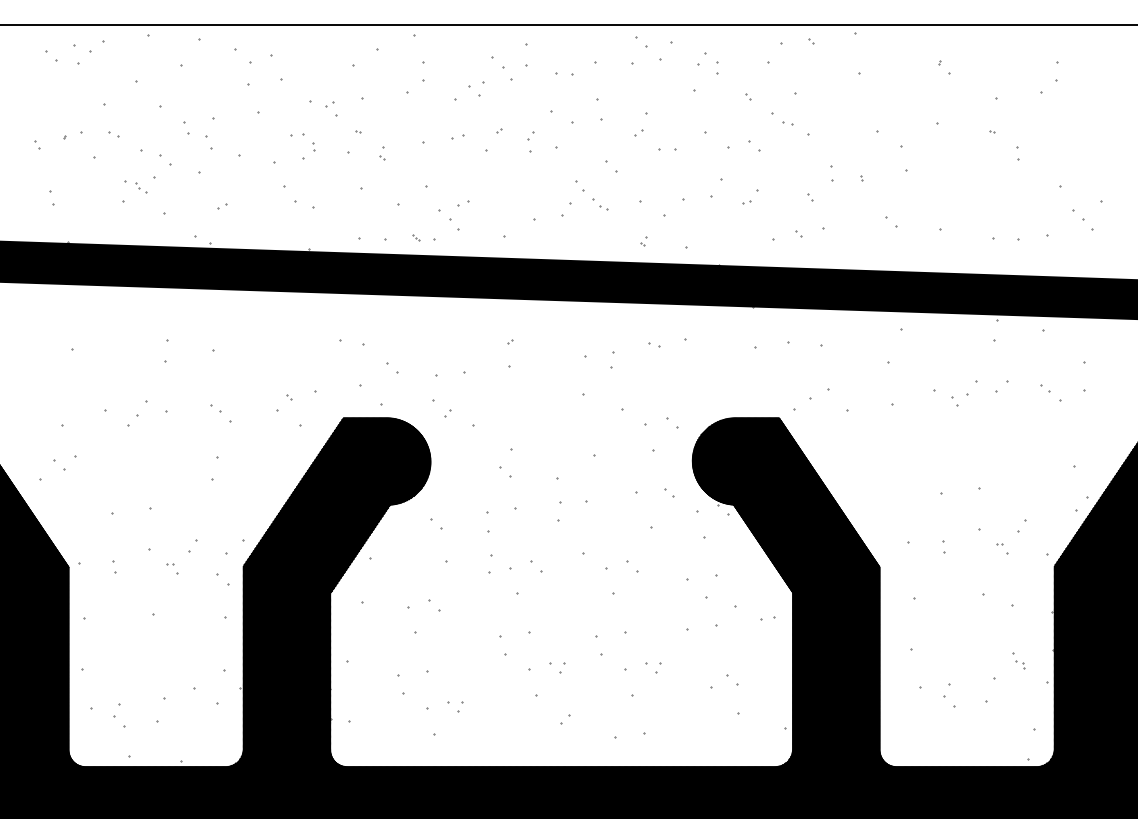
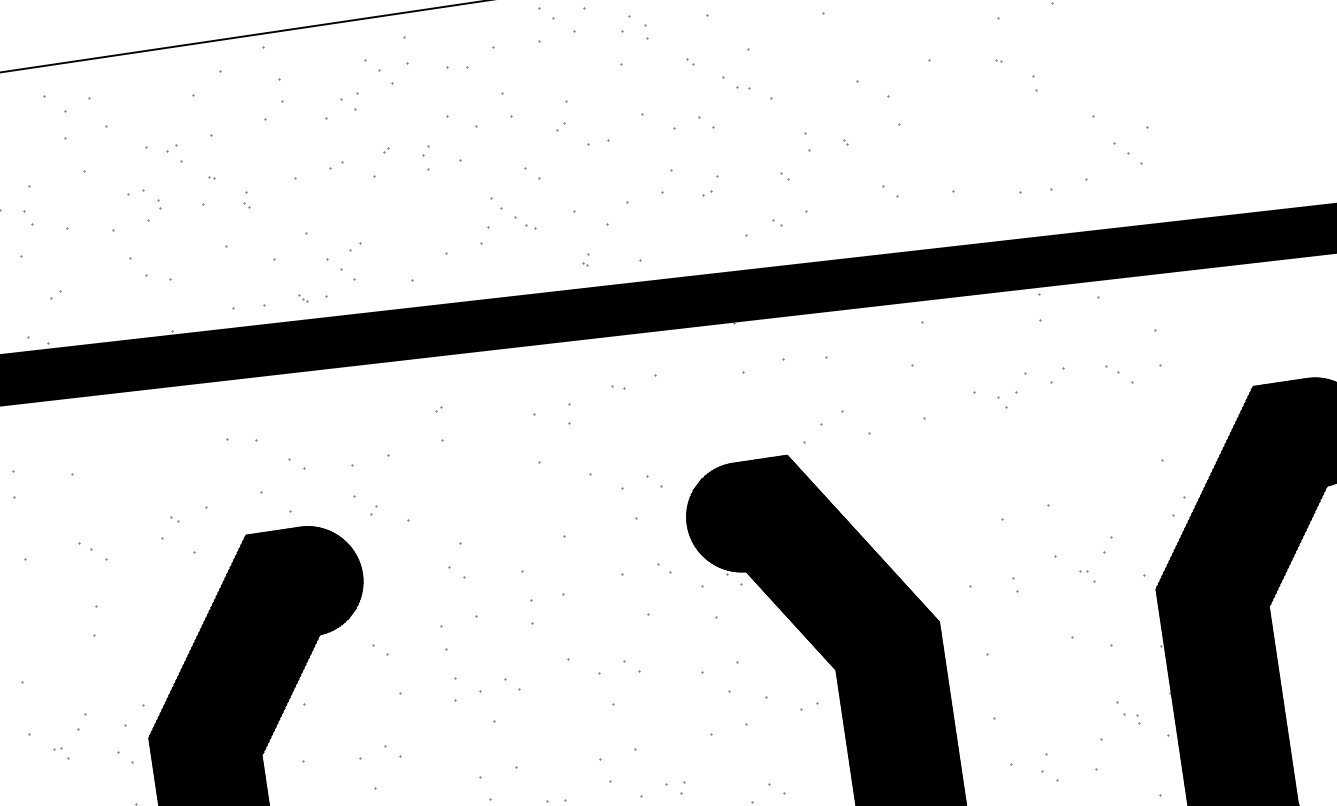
part: (1018, 660) -> (1128, 712), size x1.4

